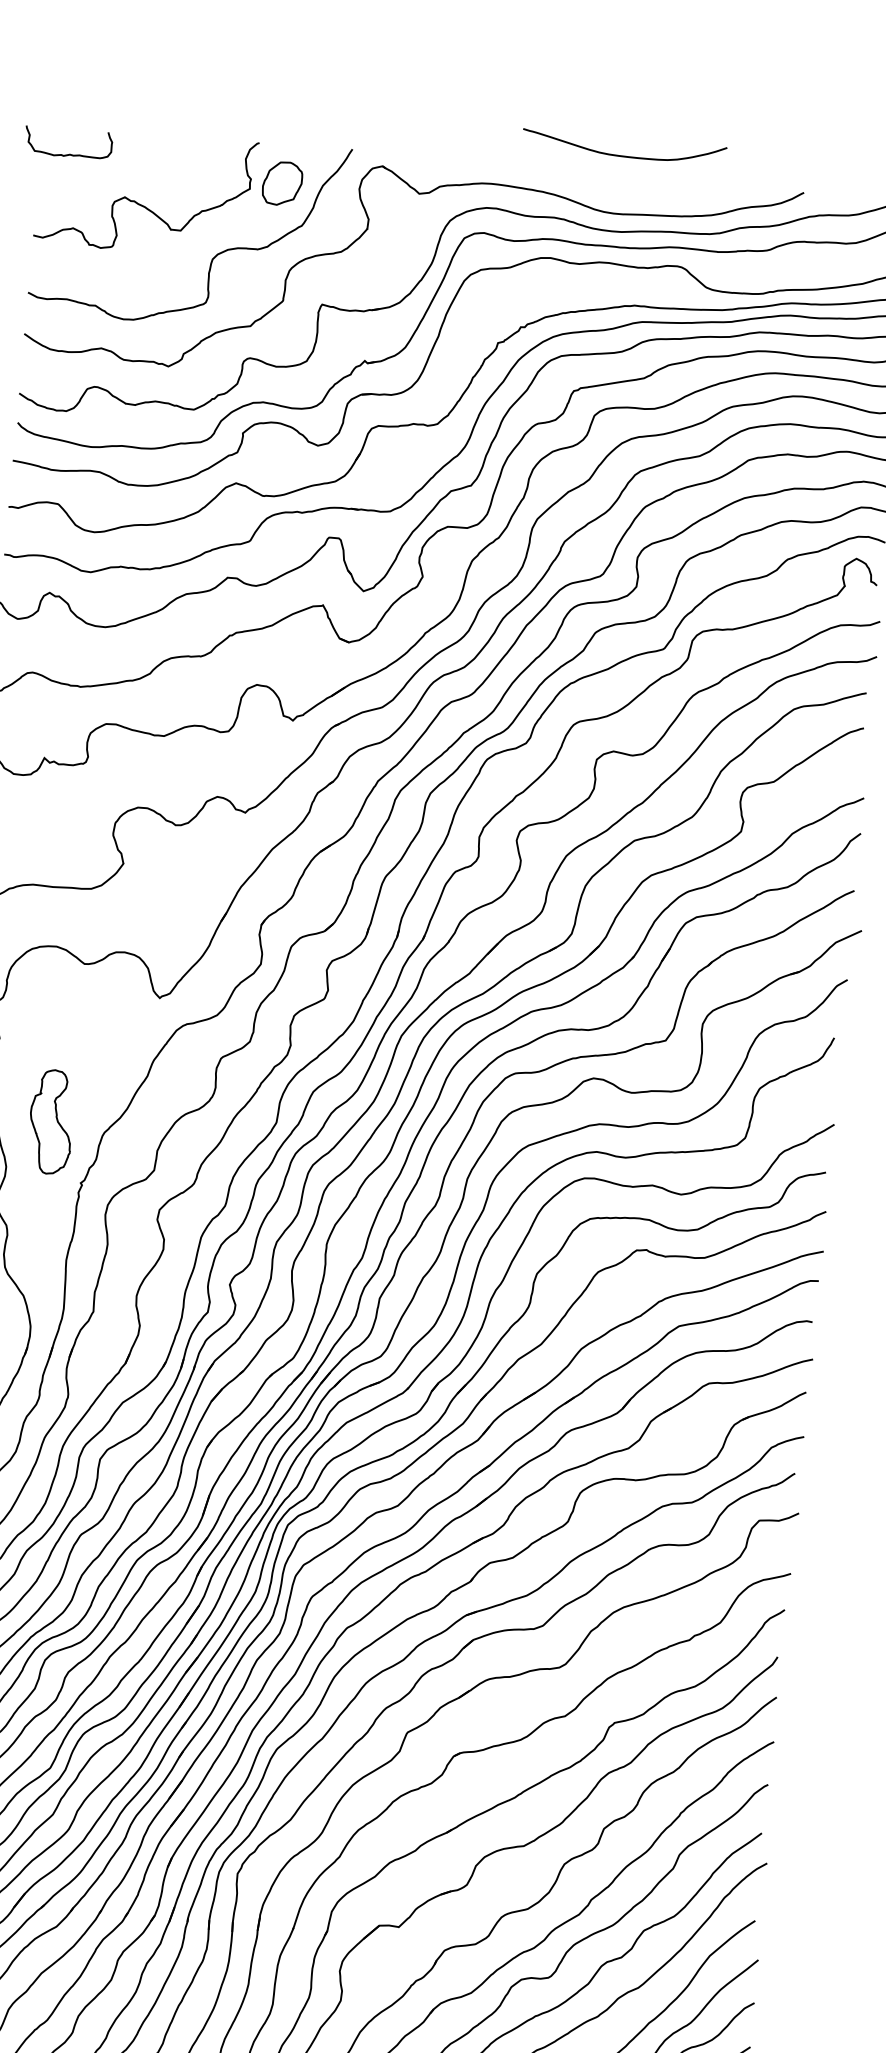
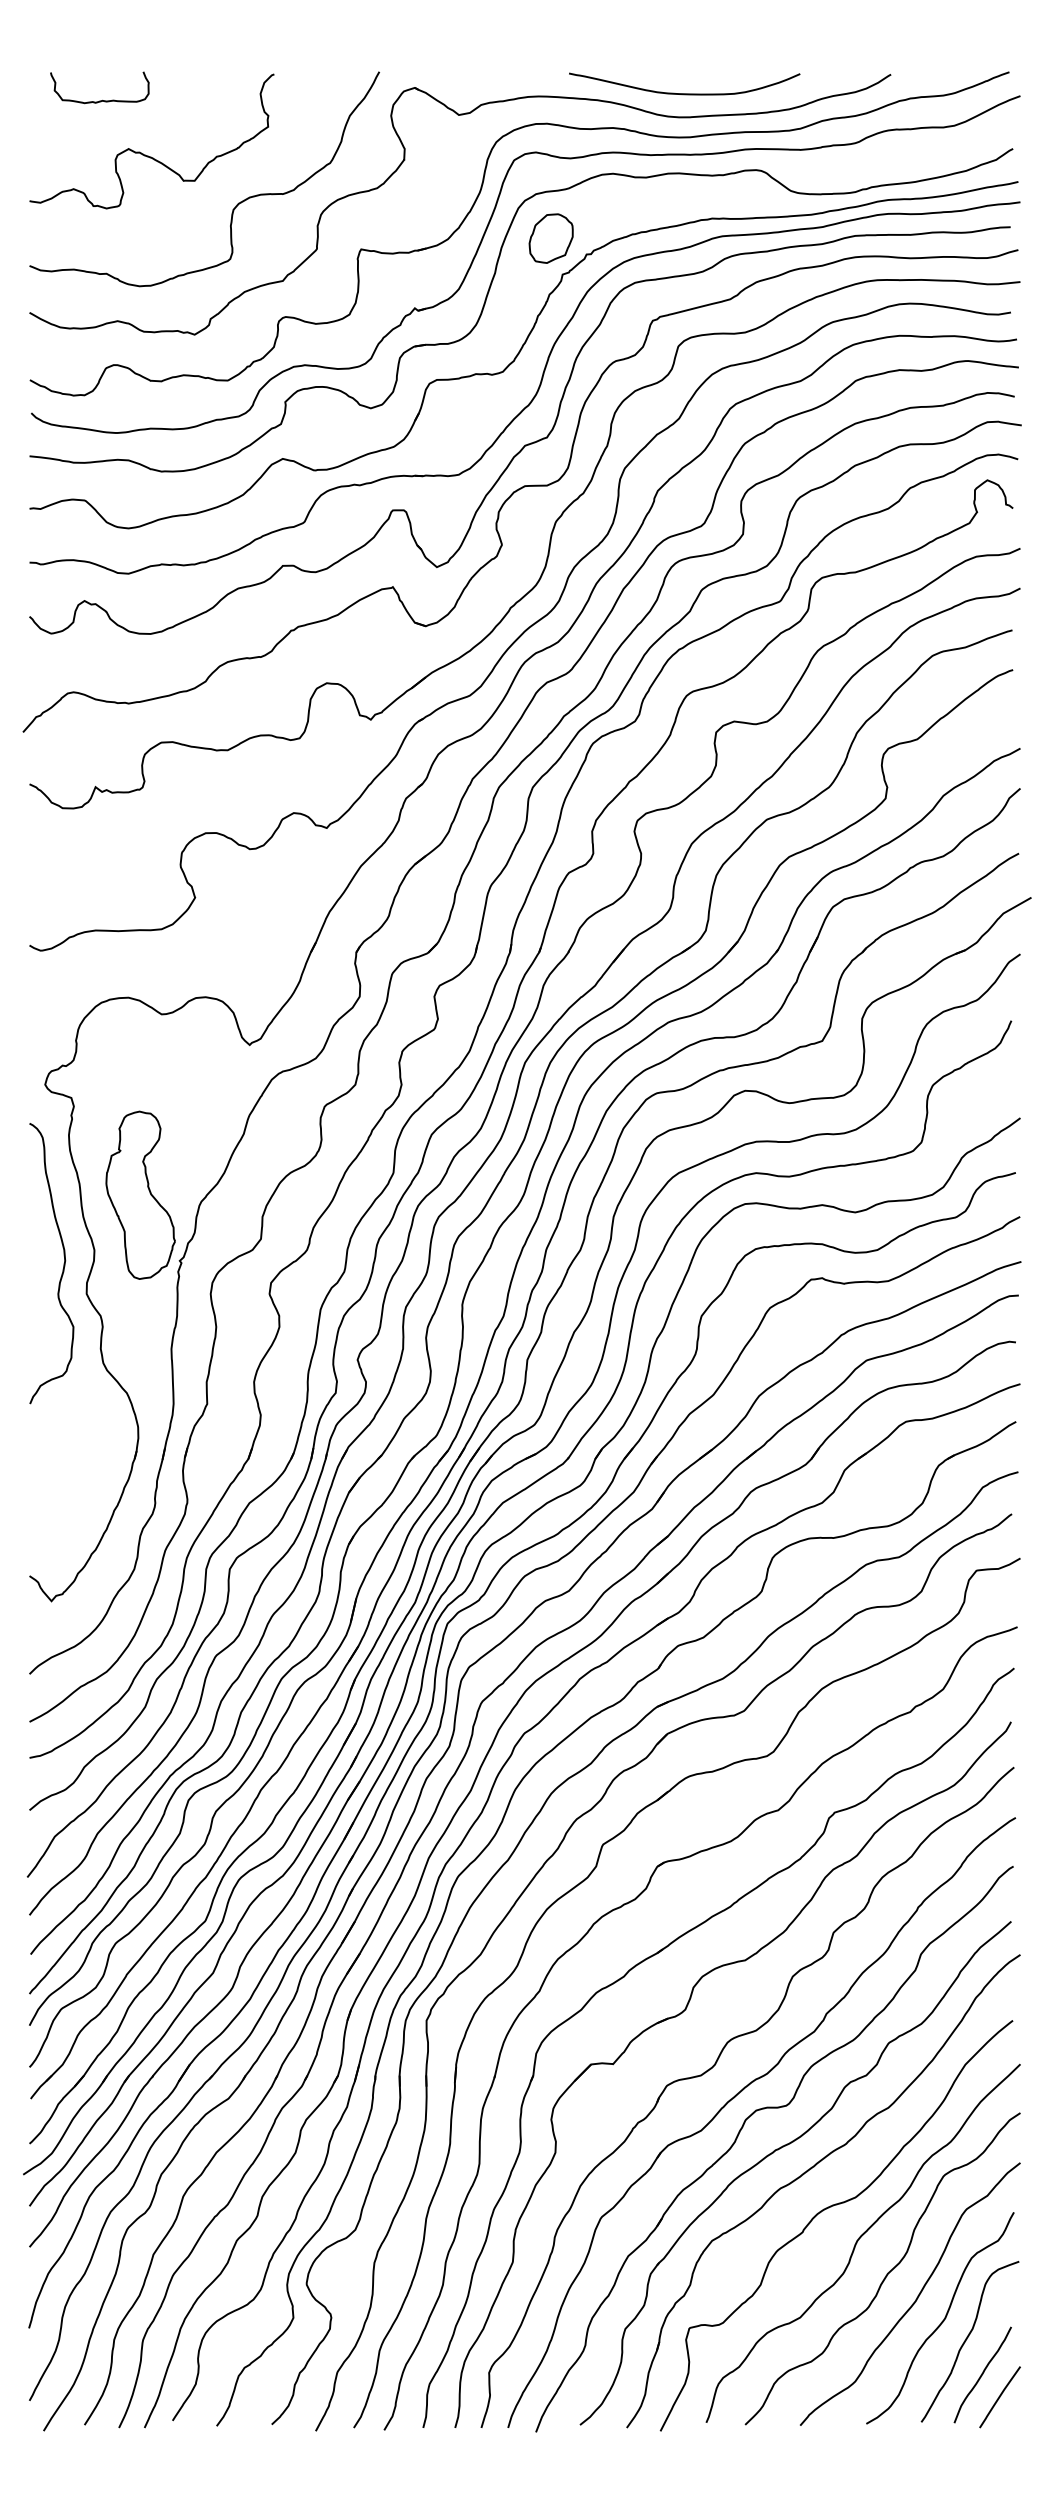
curve: (70, 153) -> (102, 99), moved
curve: (623, 155) -> (684, 93), moved
part: (281, 183) -> (550, 238), moved
part: (51, 1121) -> (140, 1194), size x1.43

